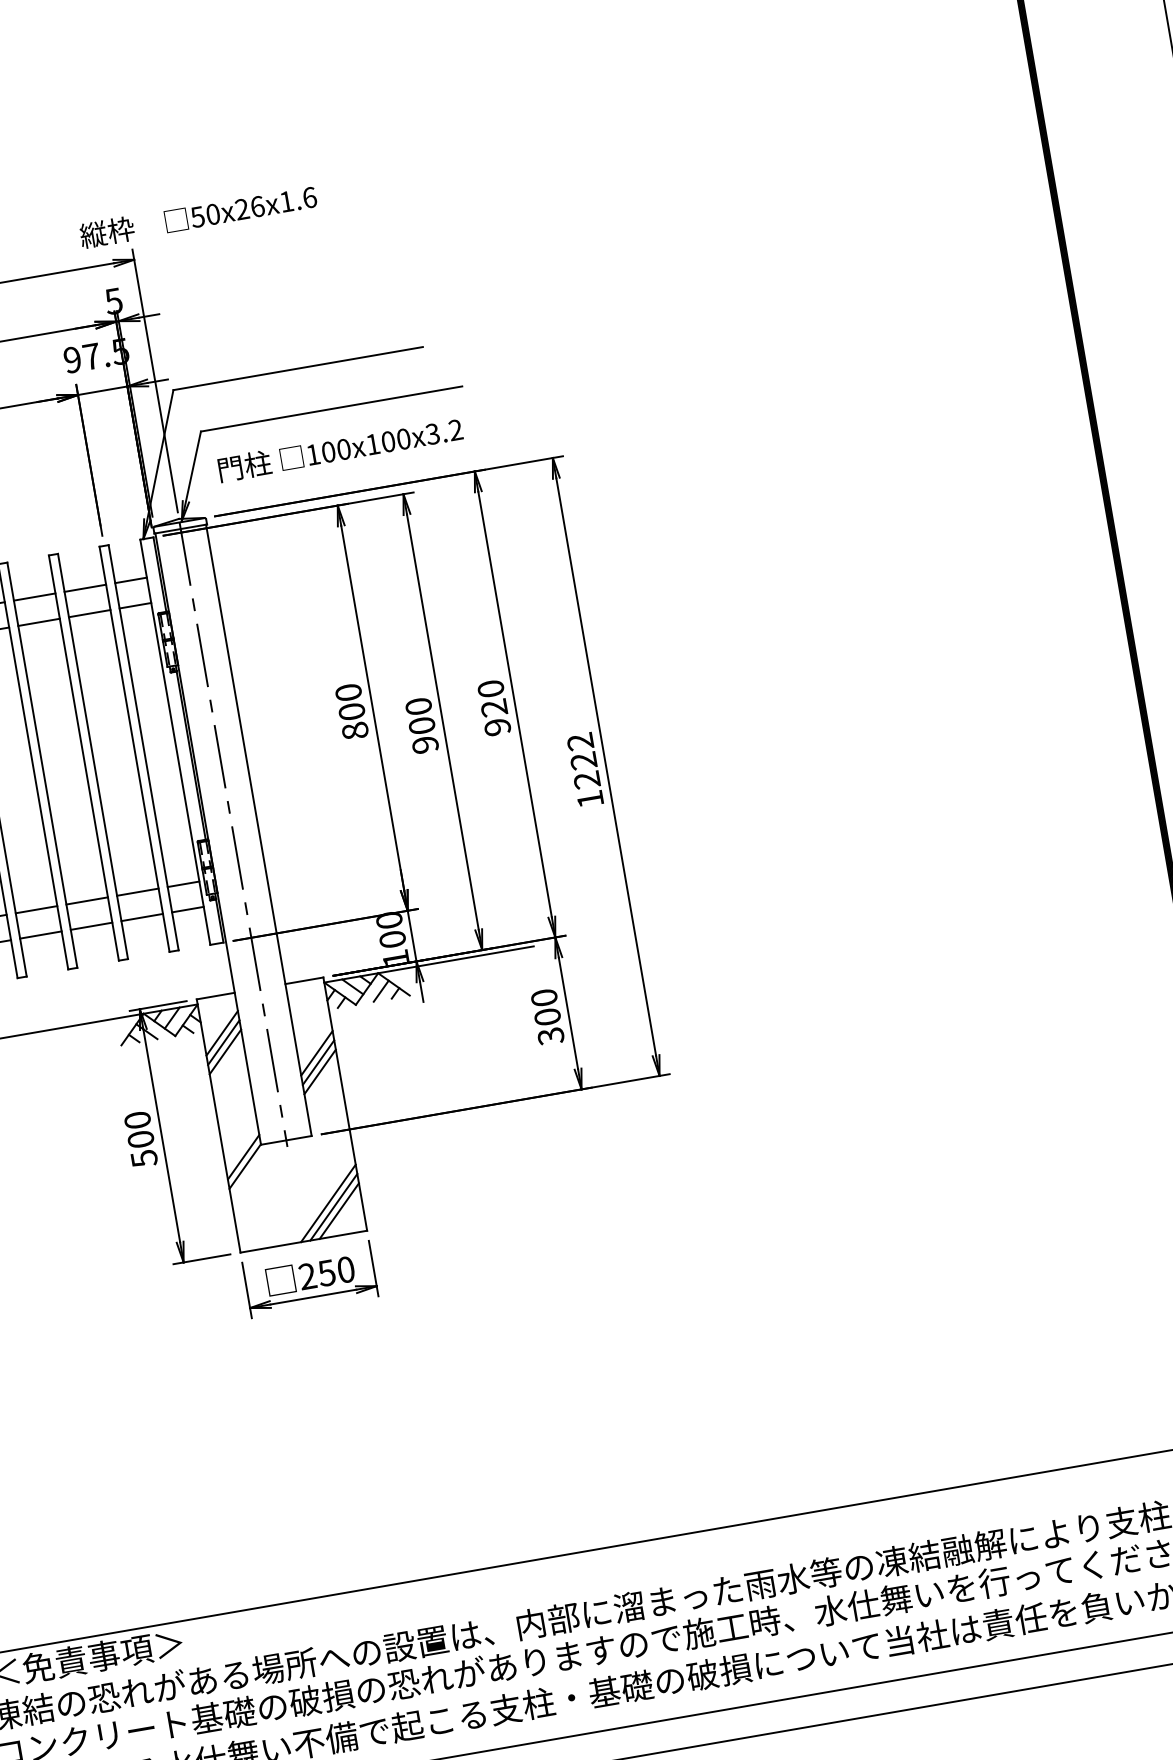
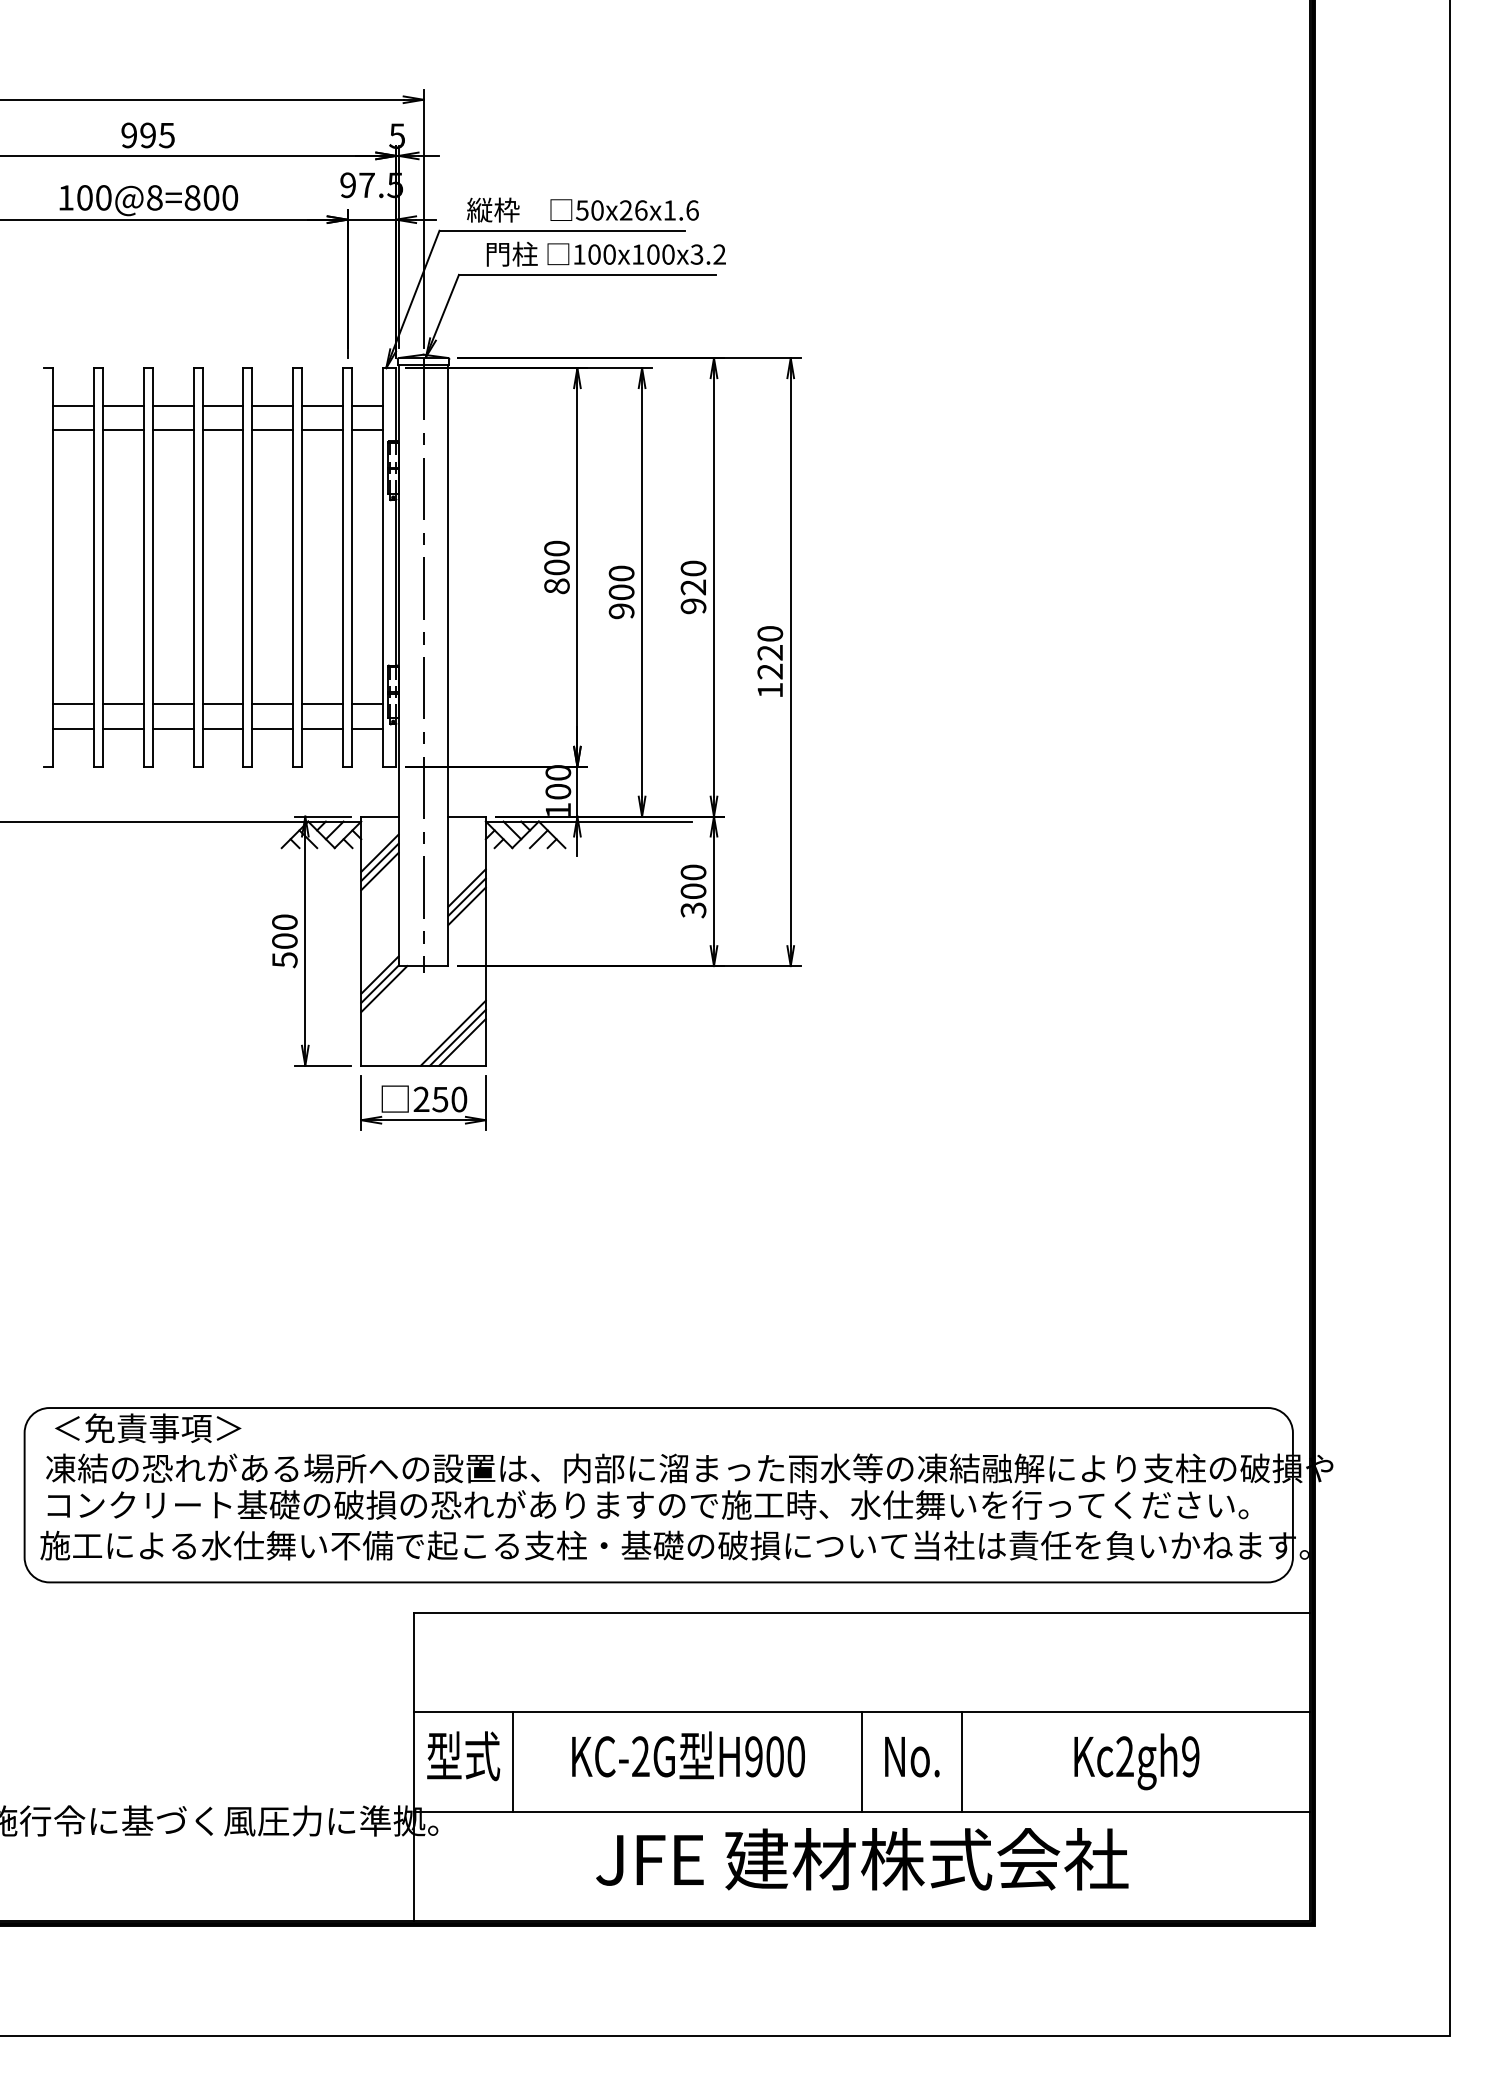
text: (197, 216) -> (582, 209), moved
text: (339, 449) -> (605, 253), moved
text: (580, 741) -> (770, 633), 1222 -> 1220
line: (250, 1171) -> (384, 989), added

